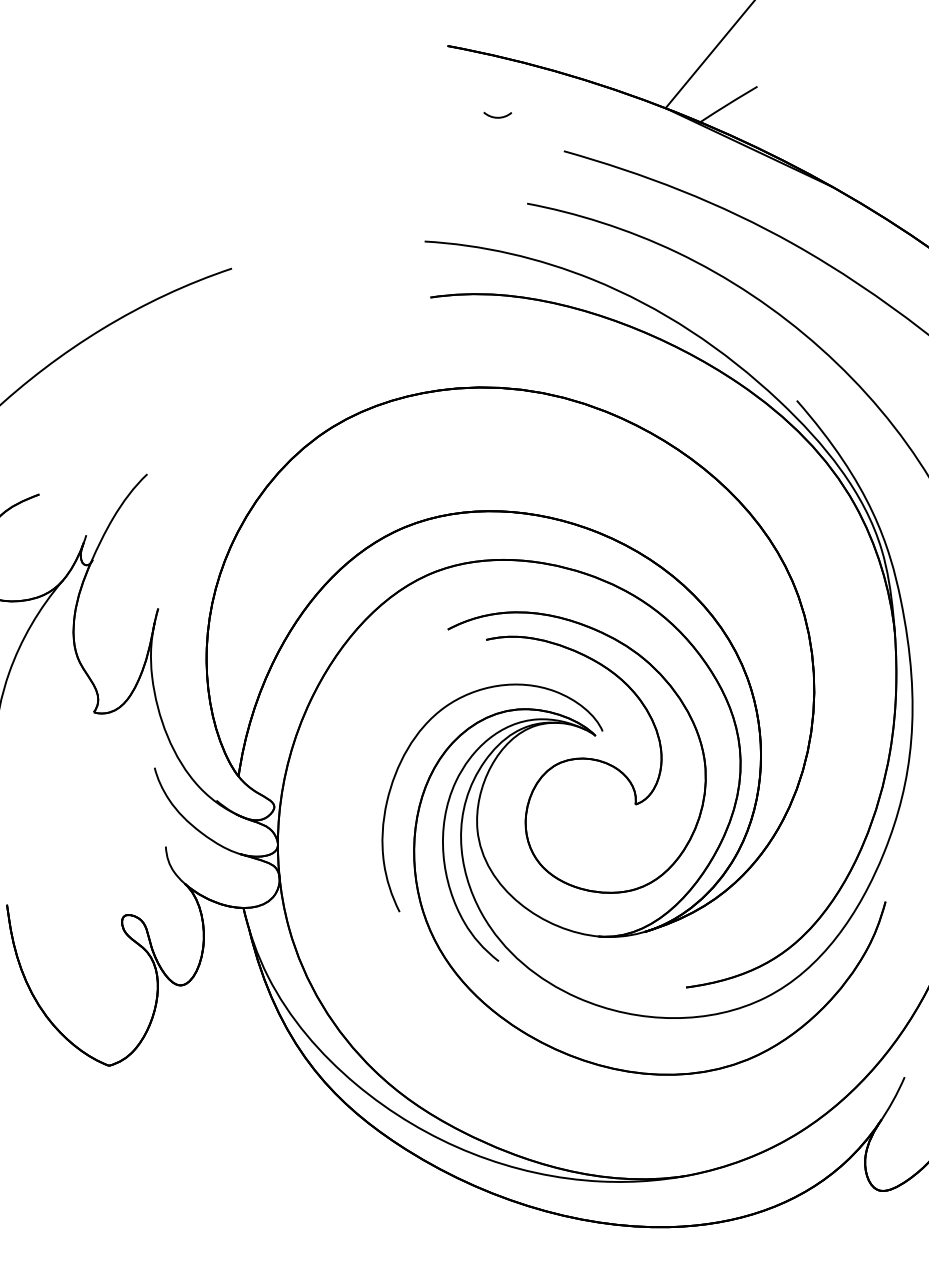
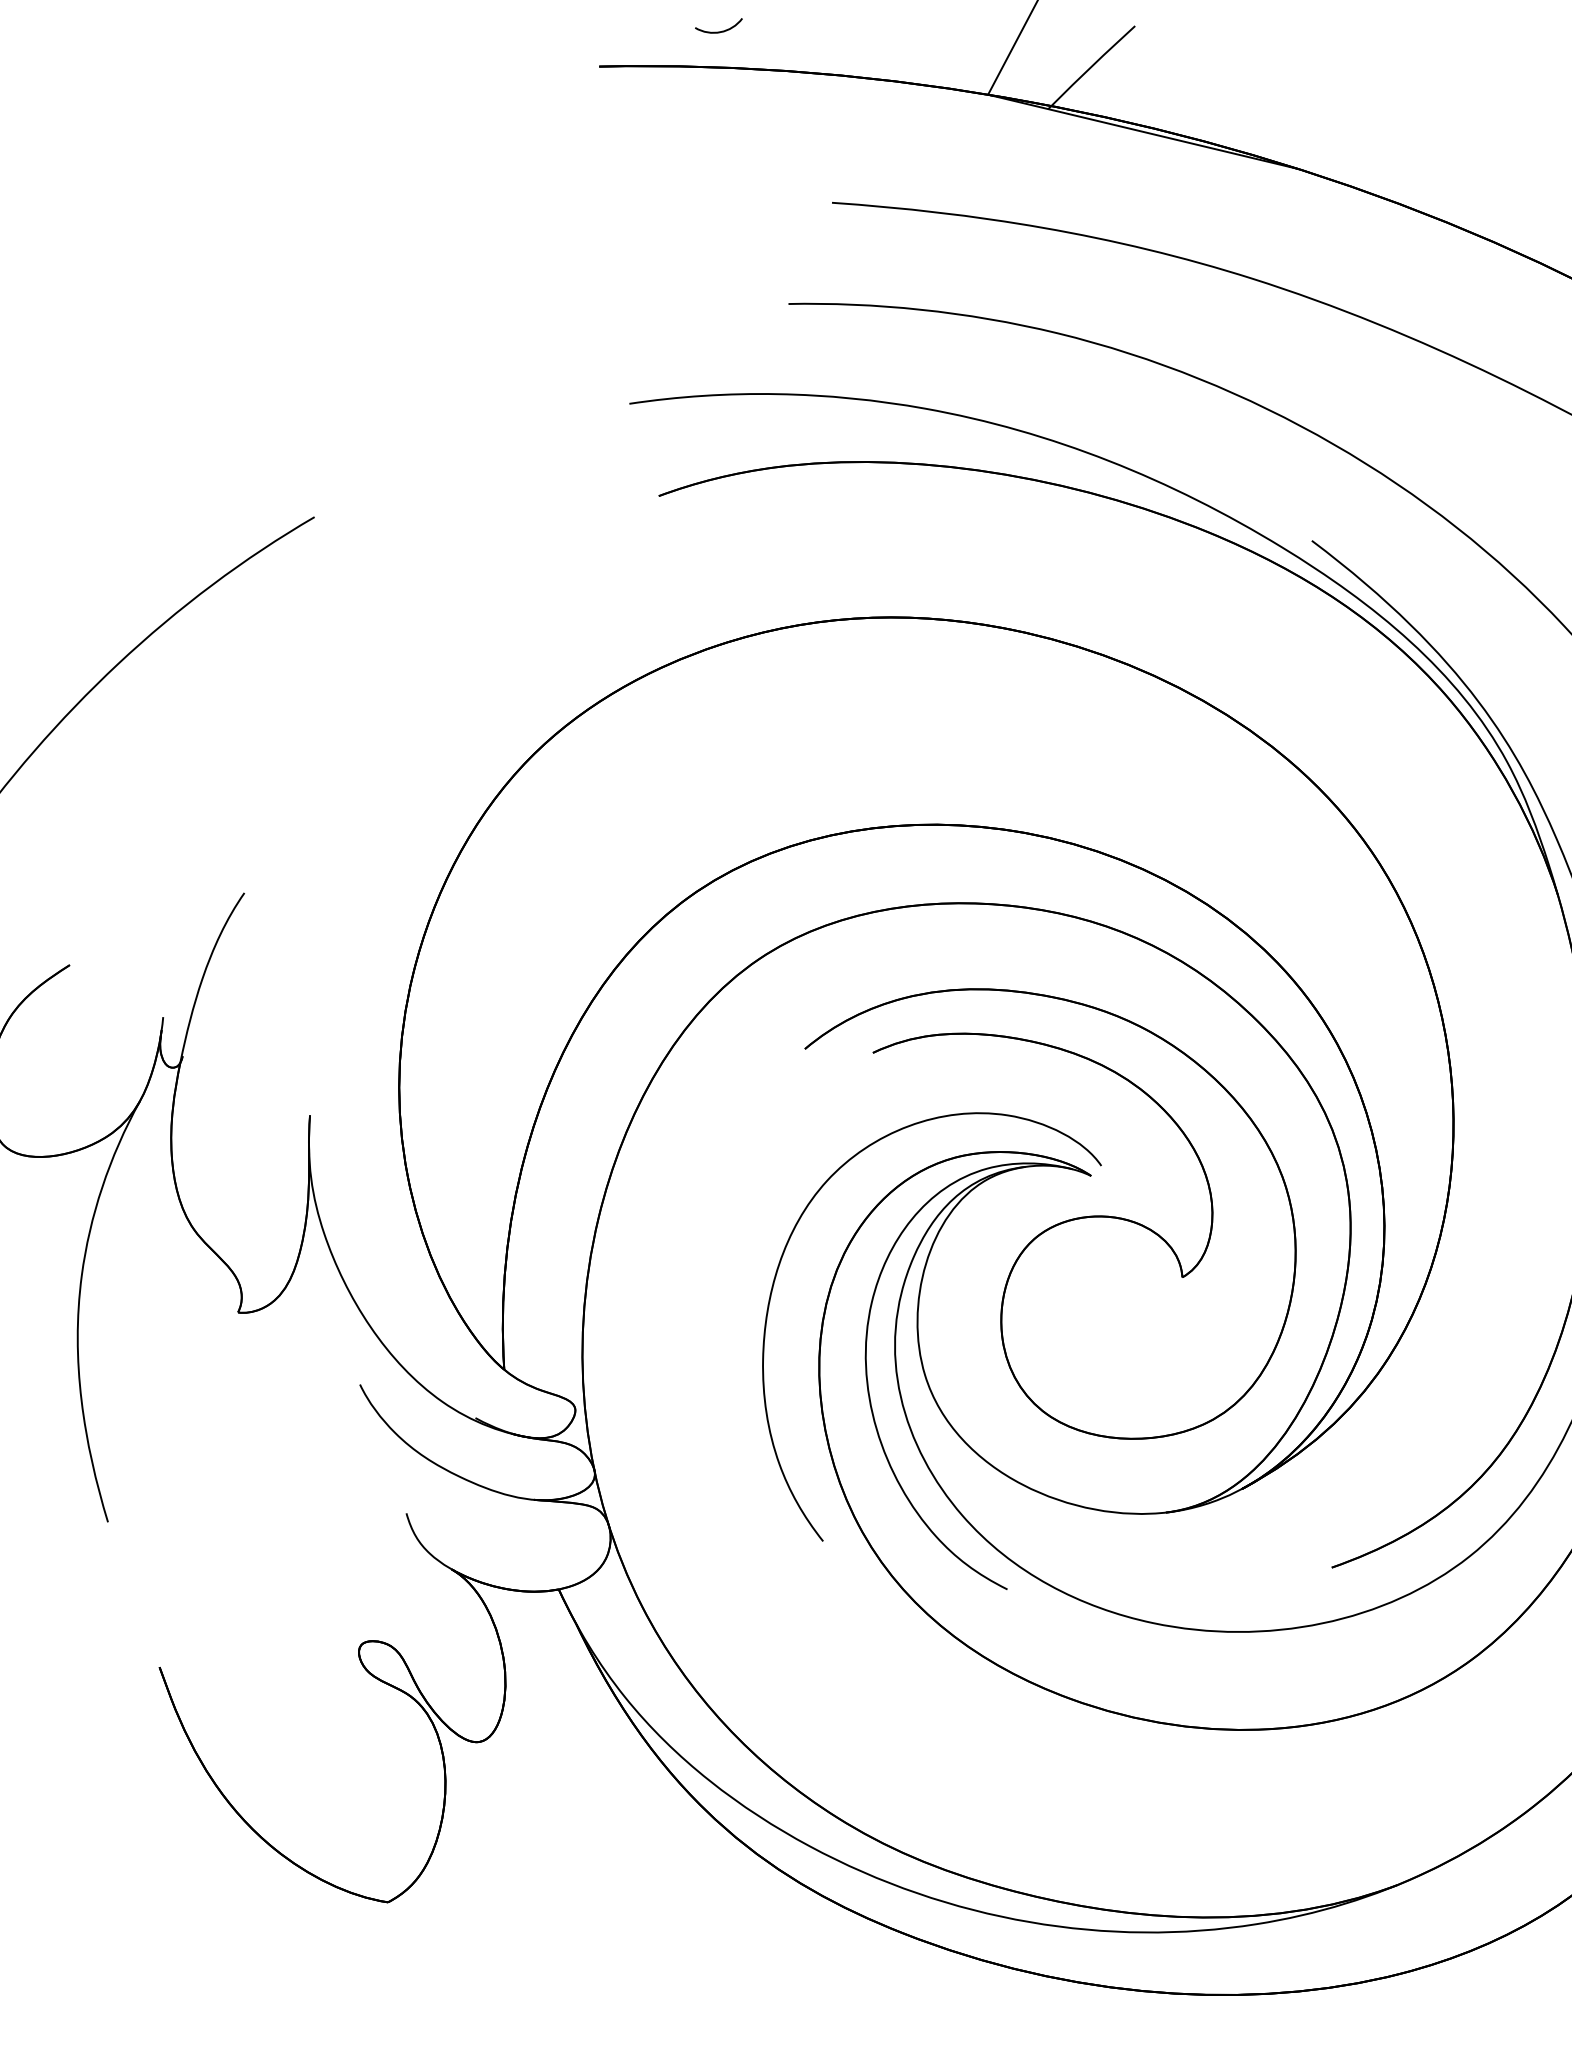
part: (497, 114) -> (718, 26), moved

